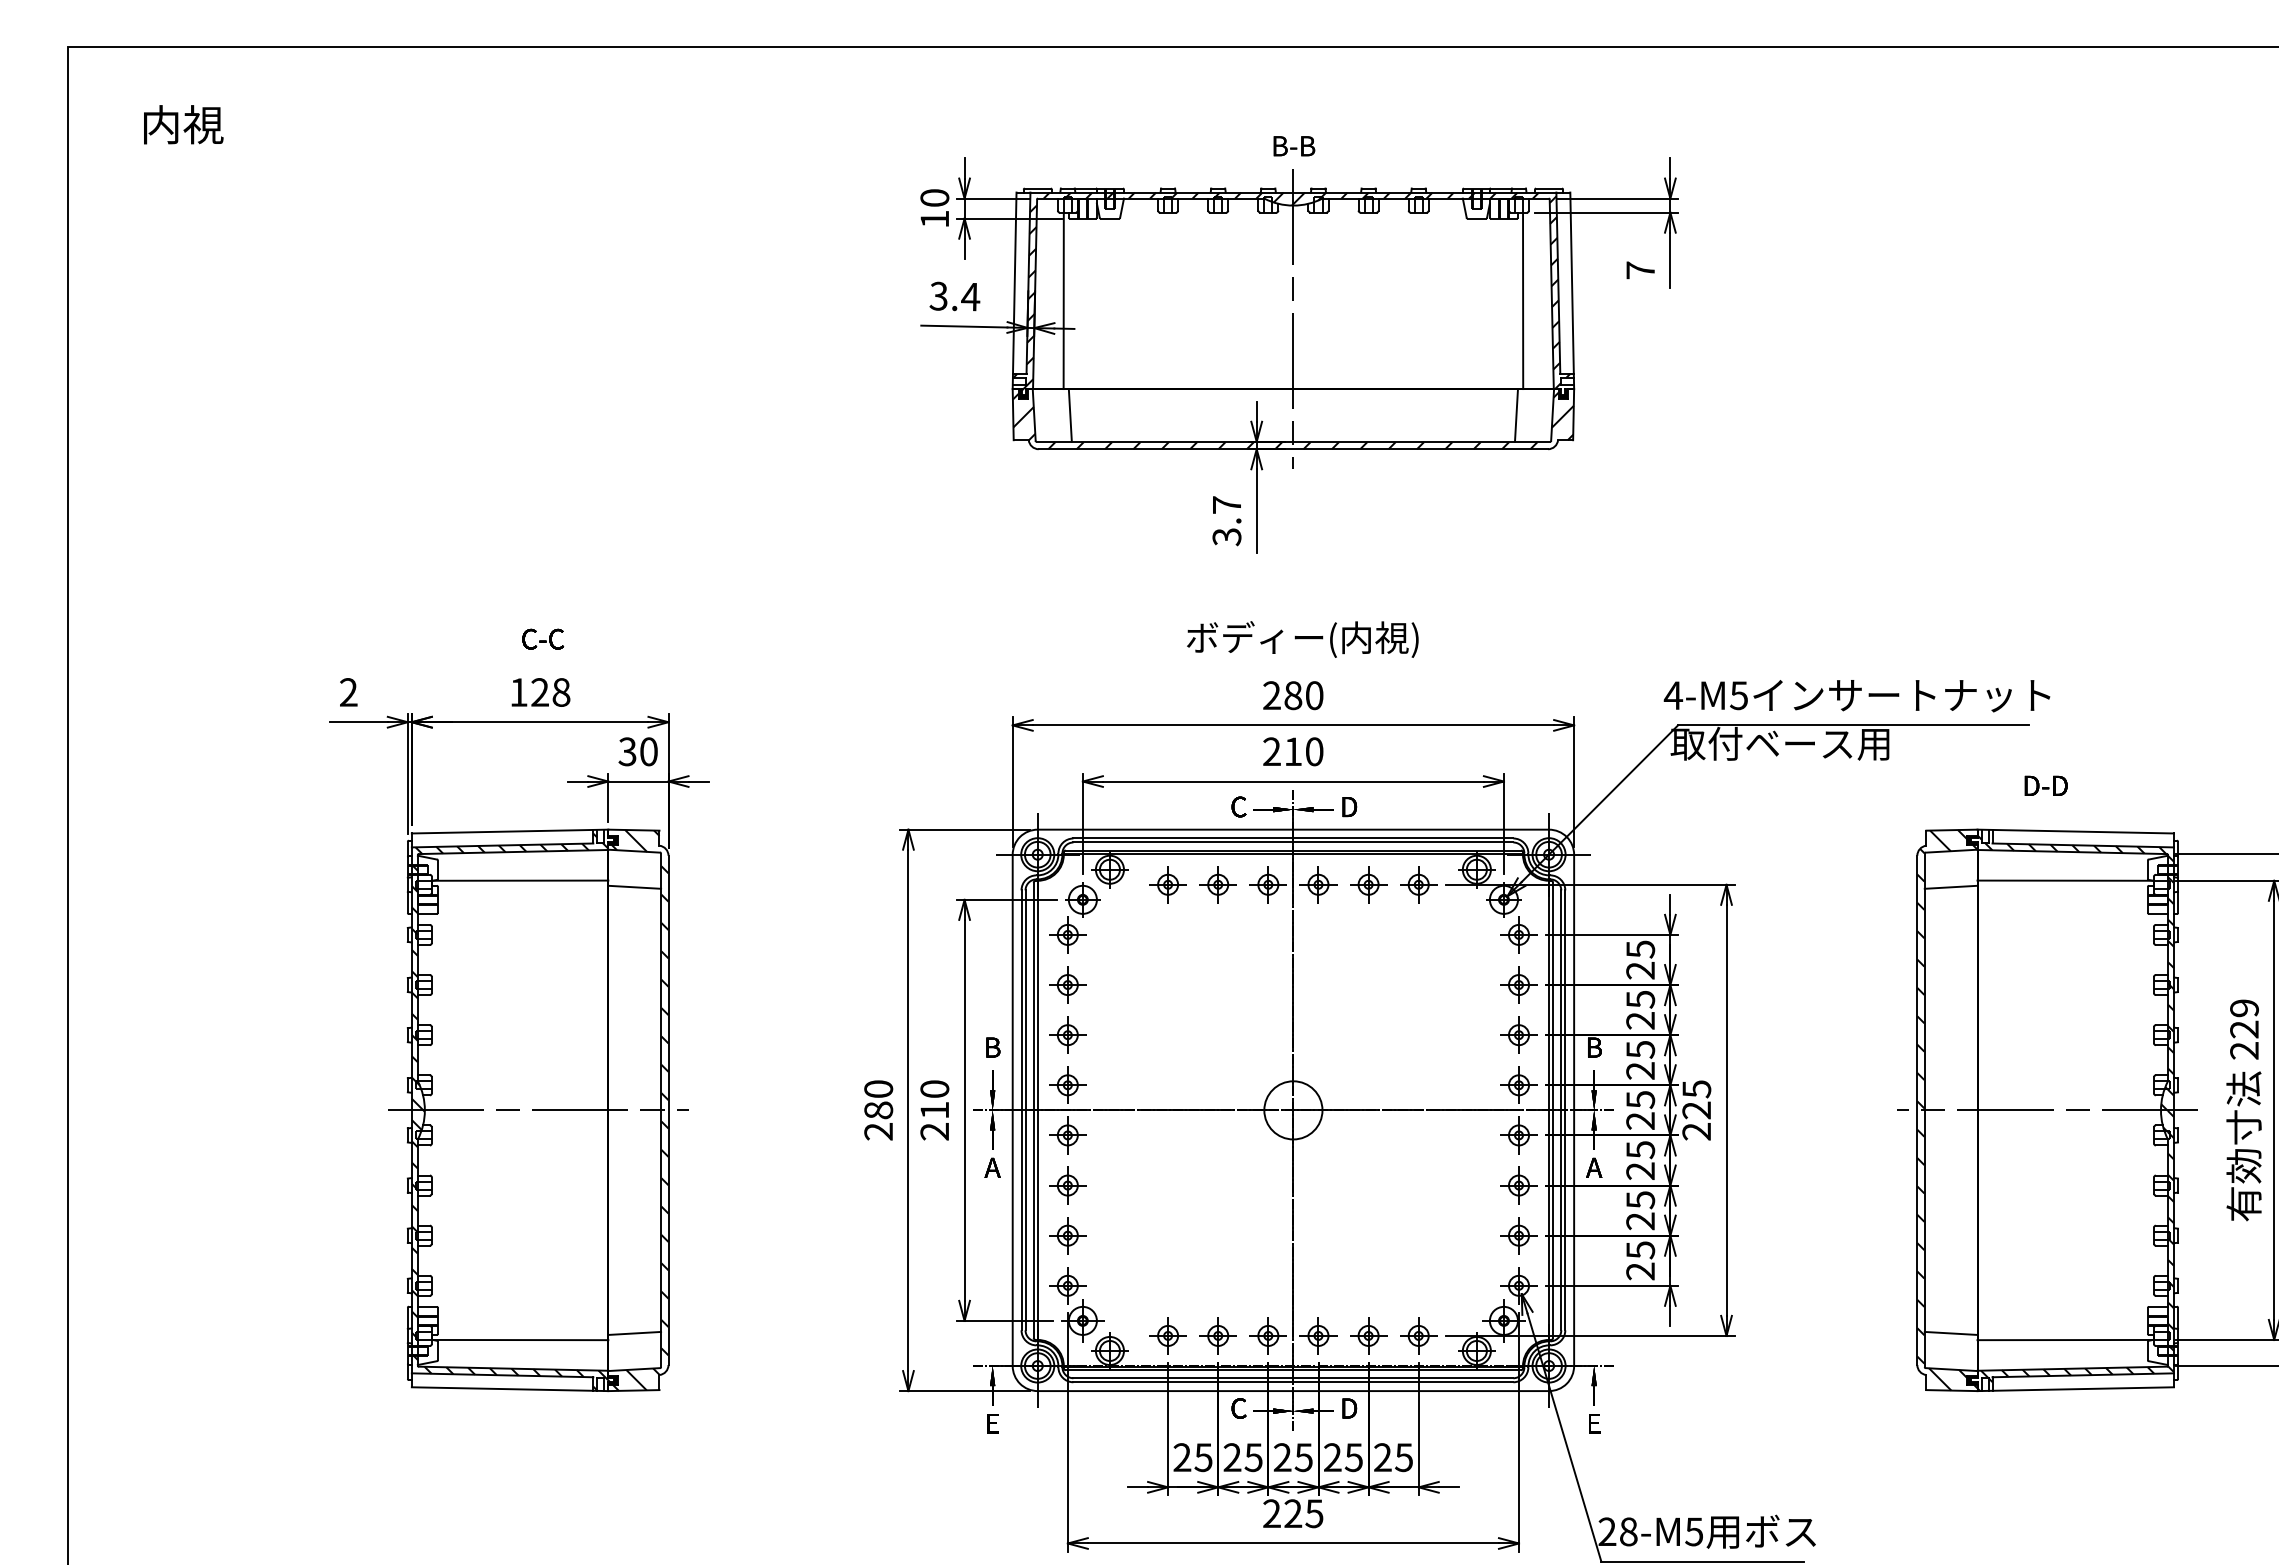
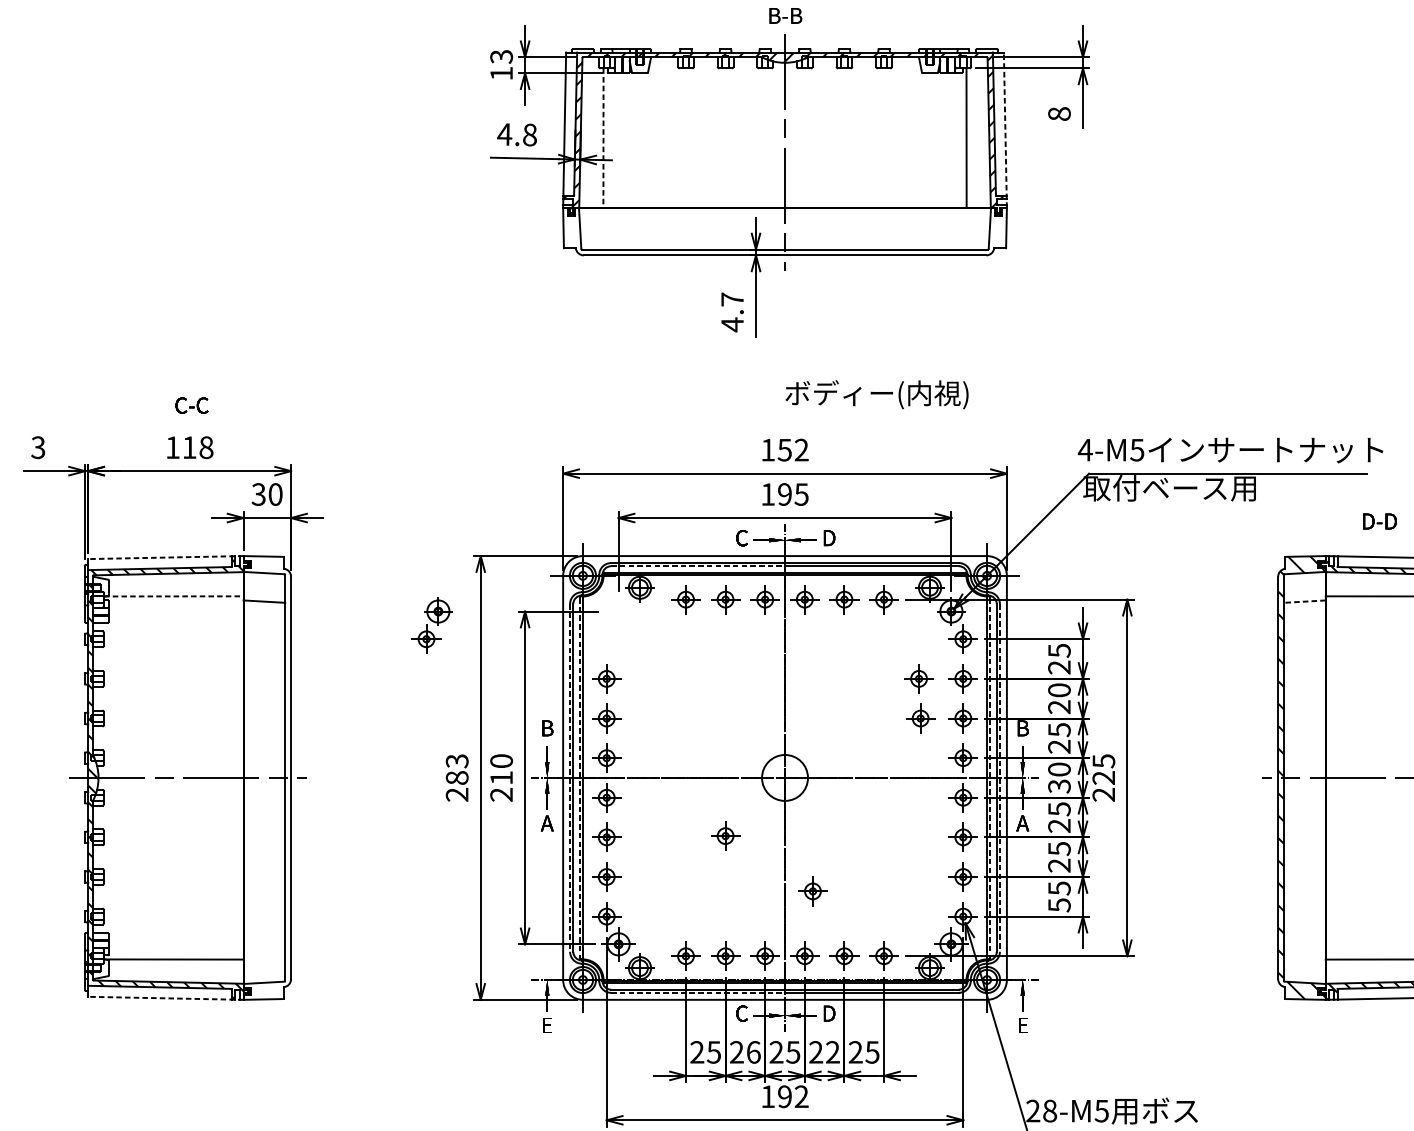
text: (934, 198) -> (501, 57), 10 -> 13
text: (1640, 270) -> (1059, 114), 7 -> 8
line: (1572, 290) -> (1005, 129), solid -> dashed
text: (954, 296) -> (517, 134), 3.4 -> 4.8
line: (1063, 301) -> (603, 138), solid -> dashed
line: (1069, 415) -> (608, 228), removed
line: (1515, 415) -> (960, 228), removed
hatch: (1292, 420) -> (784, 232), removed
text: (1226, 536) -> (732, 324), 3.7 -> 4.7
text: (1302, 639) -> (876, 394), moved
text: (348, 692) -> (38, 447), 2 -> 3
text: (539, 692) -> (189, 447), 128 -> 118
text: (1293, 695) -> (785, 450), 280 -> 152
text: (1293, 751) -> (785, 494), 210 -> 195
line: (509, 831) -> (165, 557), solid -> dashed
line: (1183, 842) -> (698, 566), solid -> dashed
line: (520, 880) -> (174, 596), solid -> dashed
line: (1950, 887) -> (1304, 601), solid -> dashed
part: (1074, 917) -> (431, 625), moved
part: (1462, 984) -> (918, 678), added
text: (1640, 999) -> (1059, 690), 25 -> 20
part: (1464, 1034) -> (920, 717), added
text: (878, 1089) -> (457, 761), 280 -> 283
hatch: (639, 1109) -> (268, 777), removed
line: (1021, 1110) -> (570, 778), solid -> dashed
line: (1033, 1110) -> (579, 778), solid -> dashed
line: (1553, 1110) -> (990, 778), solid -> dashed
line: (1565, 1110) -> (1000, 778), solid -> dashed
text: (1640, 1110) -> (1059, 778), 25 -> 30
part: (1217, 1183) -> (725, 835), added
part: (1328, 1253) -> (812, 891), added
text: (1640, 1271) -> (1059, 905), 25 -> 55
line: (634, 1332) -> (264, 953), removed
line: (1950, 1332) -> (1304, 953), removed
line: (1183, 1382) -> (698, 993), solid -> dashed
line: (509, 1389) -> (165, 998), solid -> dashed
text: (1253, 1457) -> (753, 1052), 25 -> 26
text: (1353, 1457) -> (832, 1052), 25 -> 22
text: (1293, 1513) -> (785, 1096), 225 -> 192

